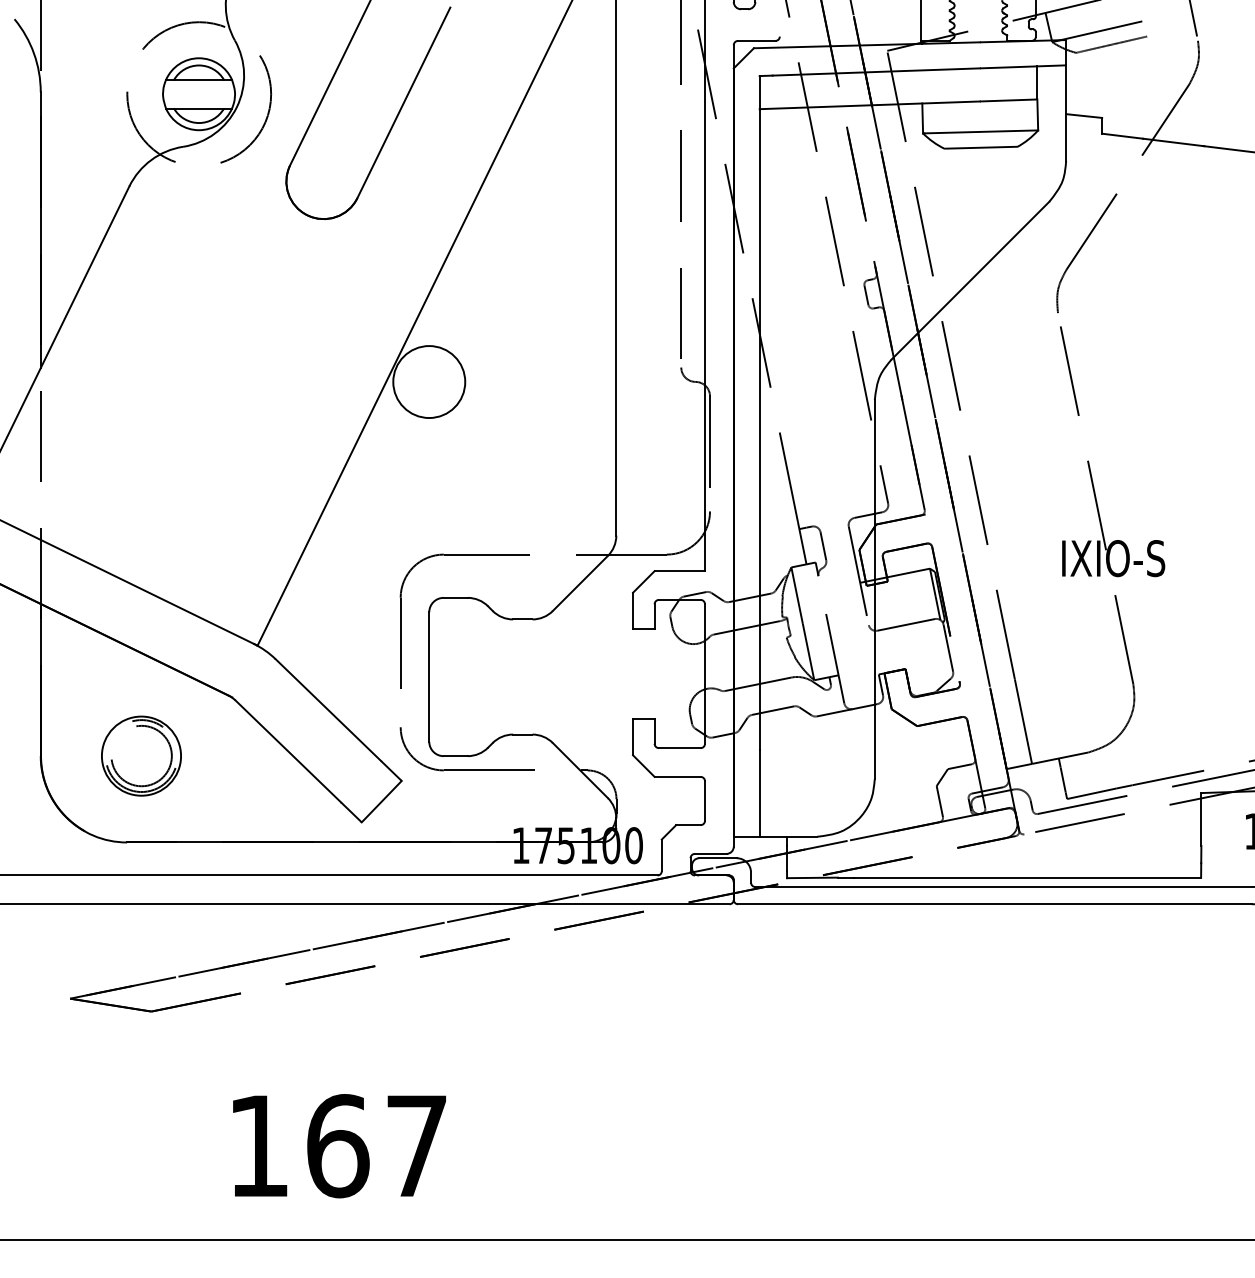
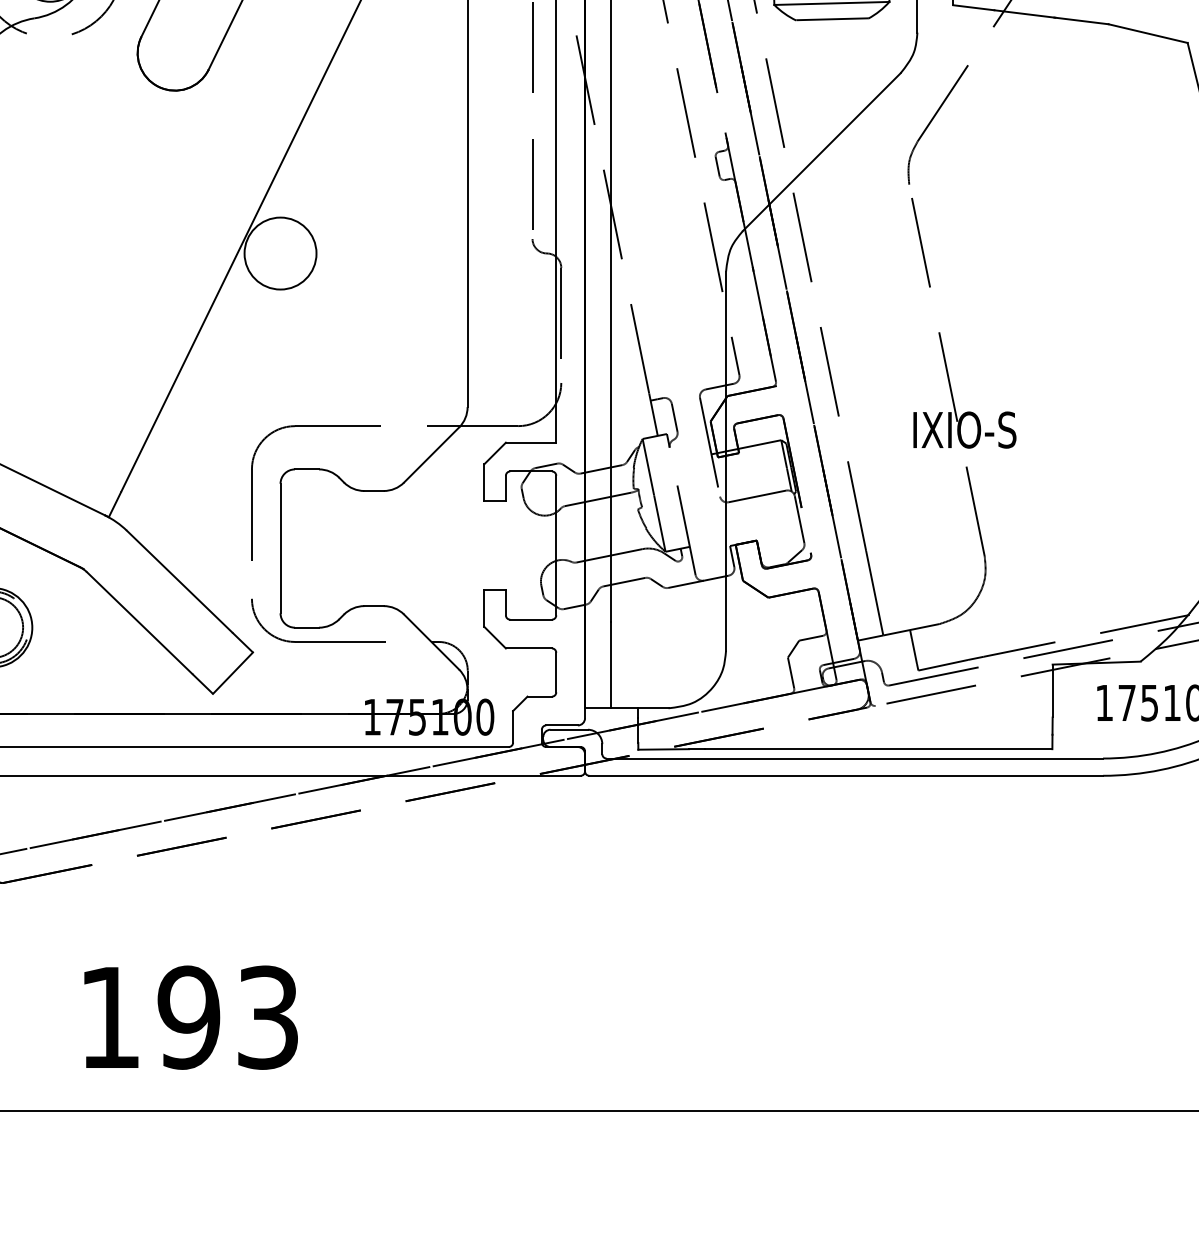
text: (376, 1146) -> (227, 1018), 167 -> 193

